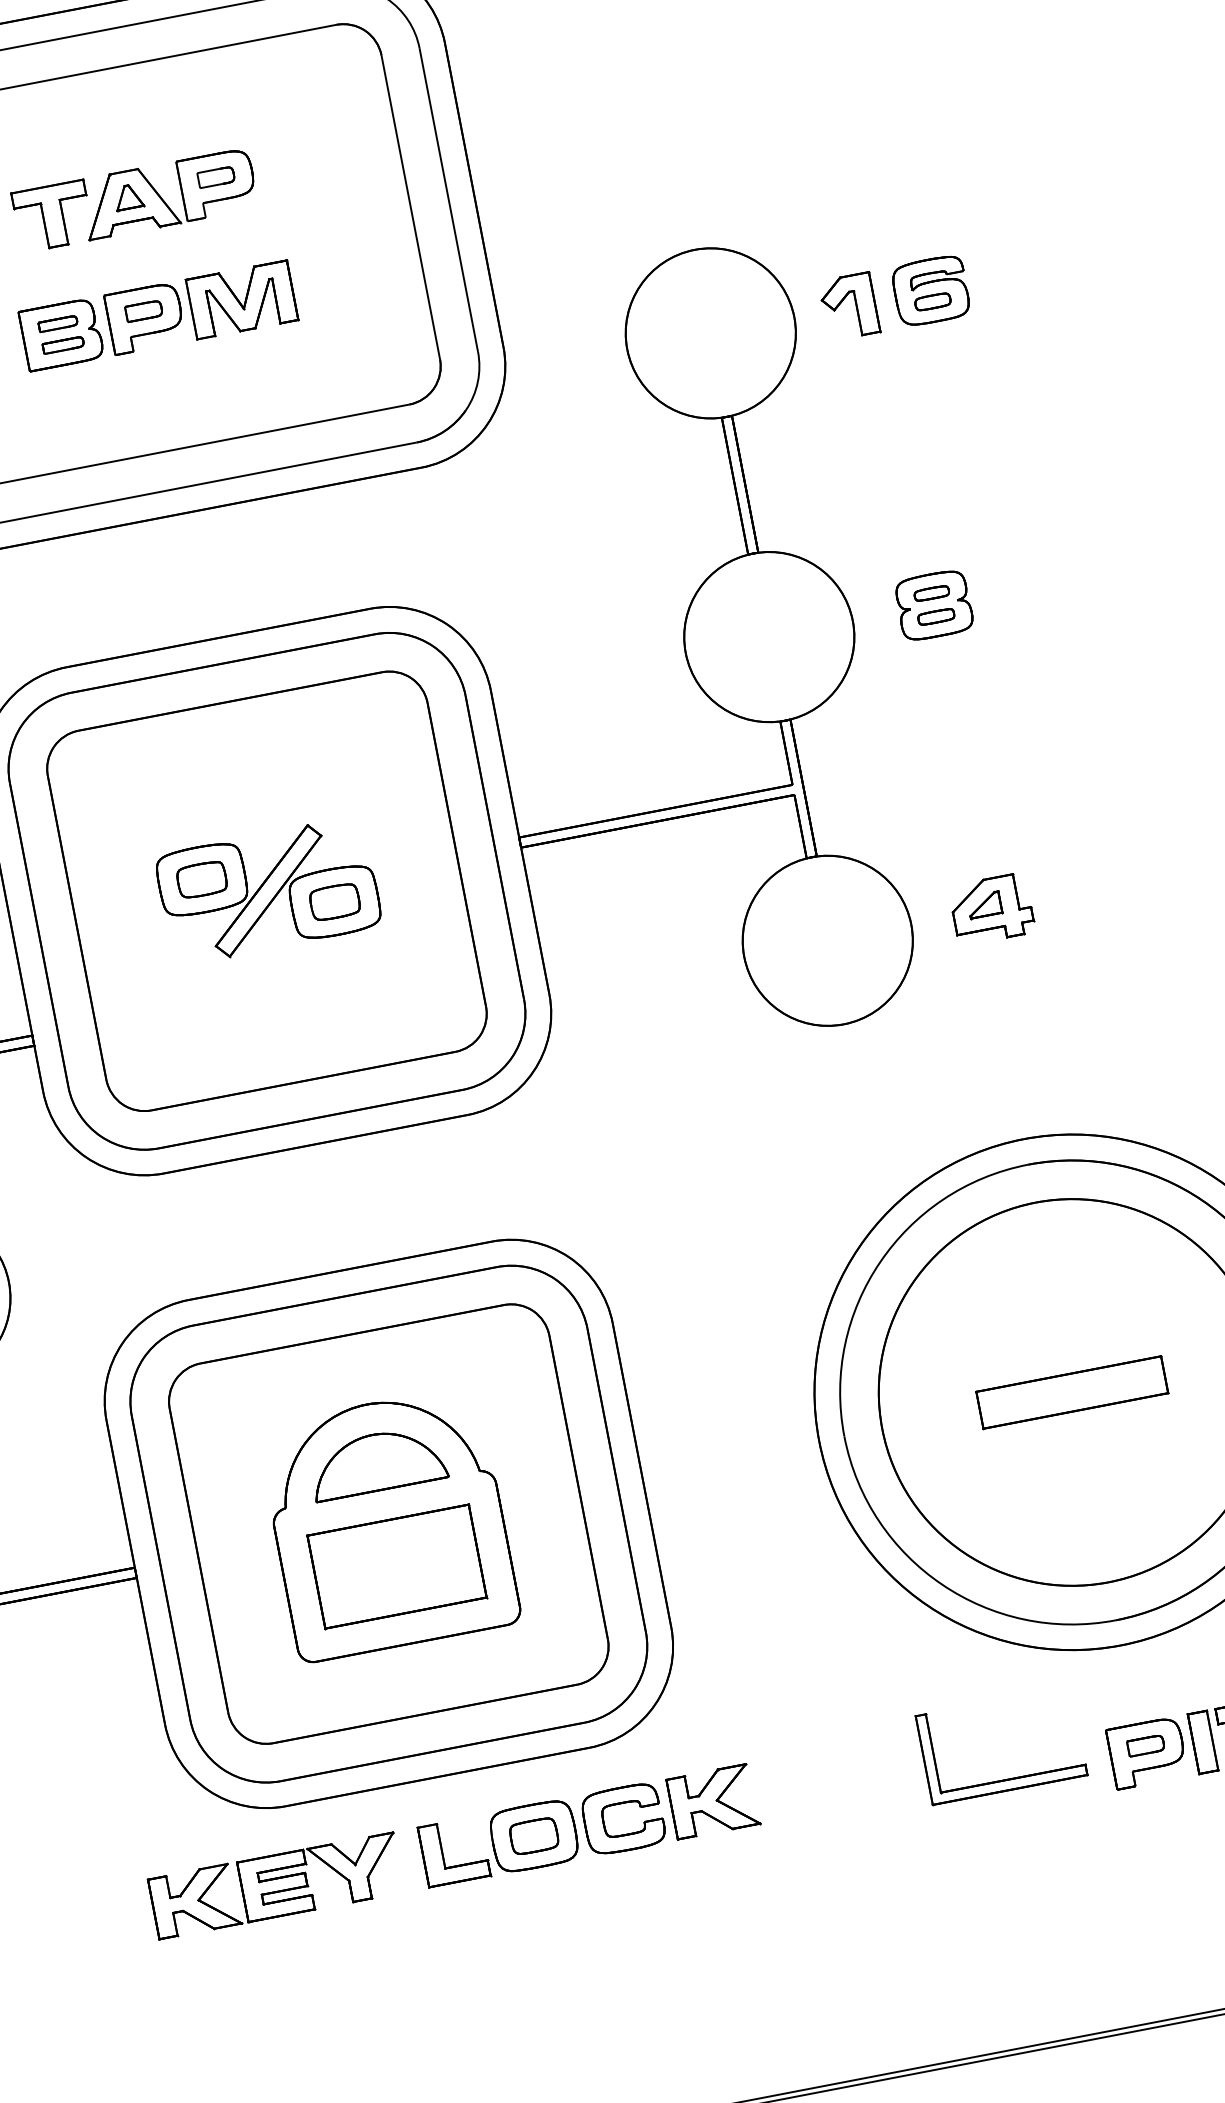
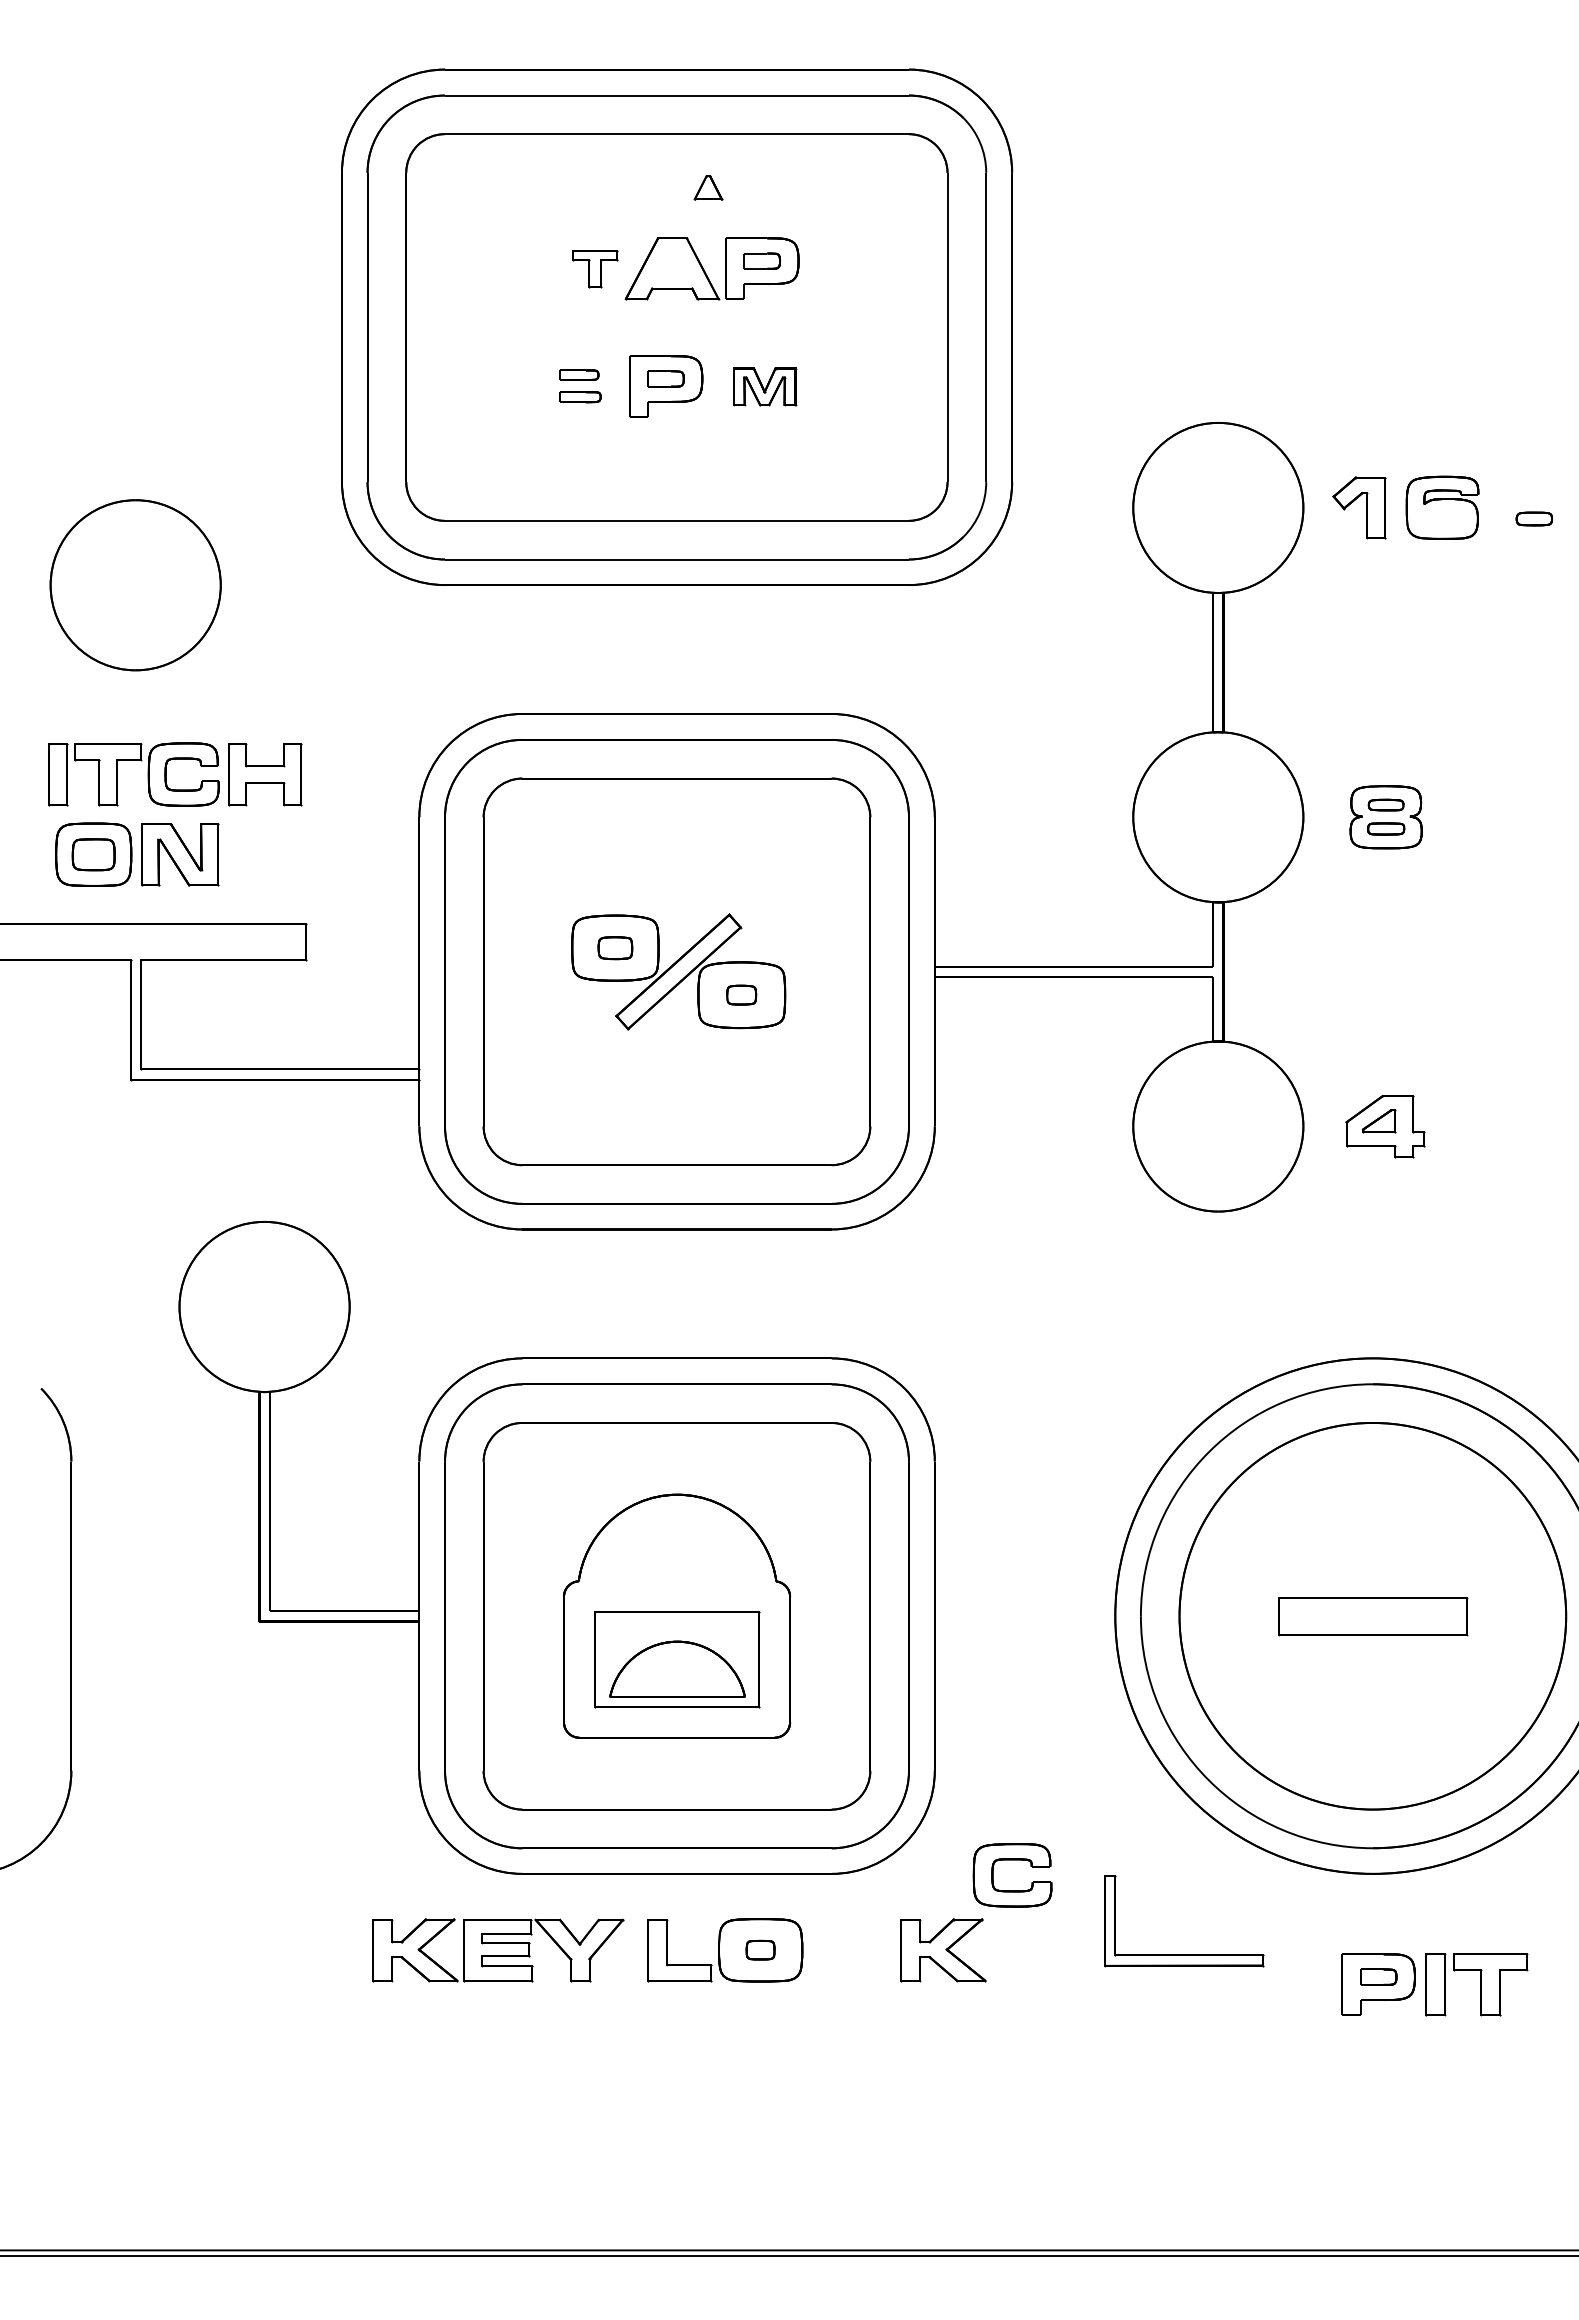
part: (128, 196) -> (708, 187), moved
part: (52, 216) -> (594, 268), size x0.6
part: (242, 299) -> (764, 386), size x0.6
part: (931, 301) -> (1533, 518), moved
part: (61, 334) -> (580, 386), removed
part: (201, 879) -> (615, 947), size x0.7
part: (334, 901) -> (741, 994), size x0.6
part: (377, 1461) -> (677, 1668), moved
part: (1008, 1778) -> (1184, 1954), moved
part: (620, 1804) -> (1012, 1860), moved
part: (533, 1835) -> (760, 1949), size x0.6

